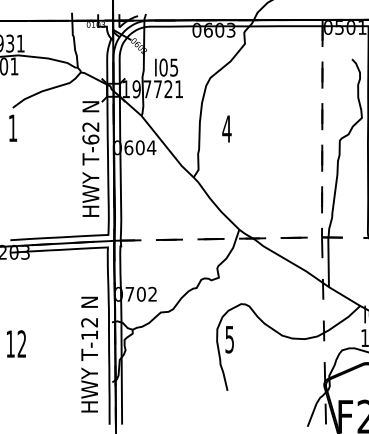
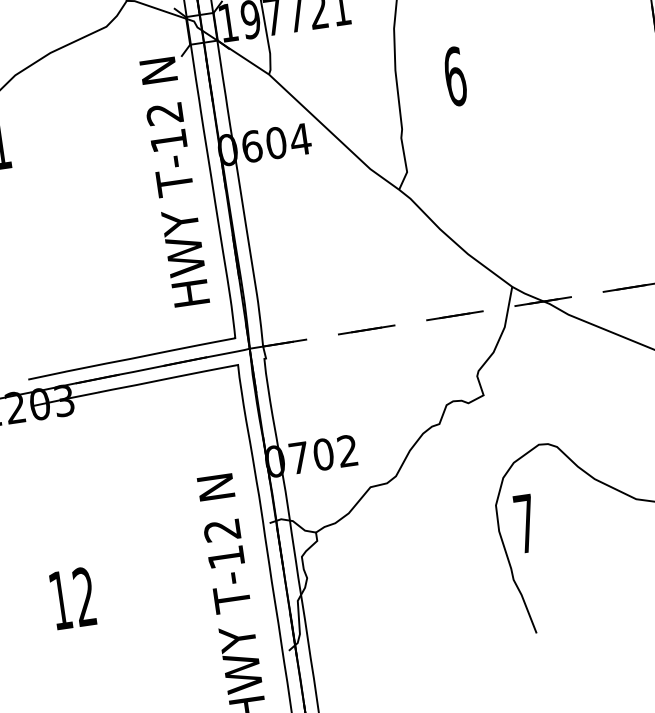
text: (226, 128) -> (453, 75), 4 -> 6
text: (90, 139) -> (167, 140), T-62 -> T-12
text: (229, 339) -> (524, 523), 5 -> 7

